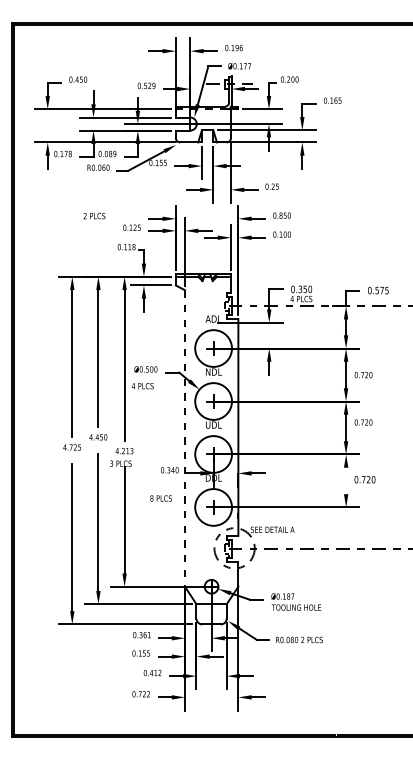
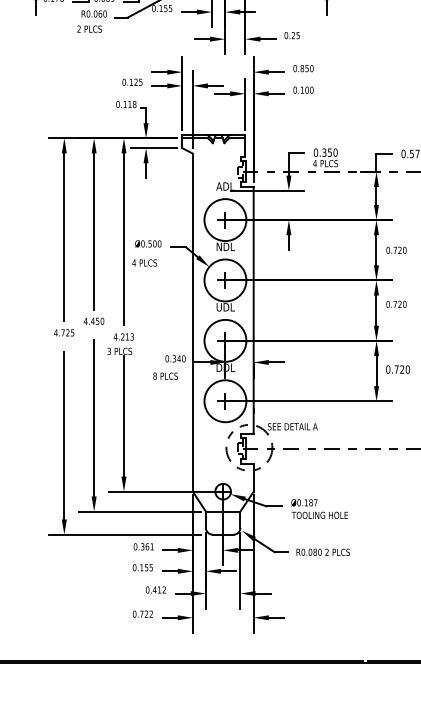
text: (94, 216) -> (89, 29), moved
line: (185, 439) -> (193, 323), dashed -> solid
line: (346, 480) -> (376, 370), added
text: (160, 498) -> (164, 376), moved

